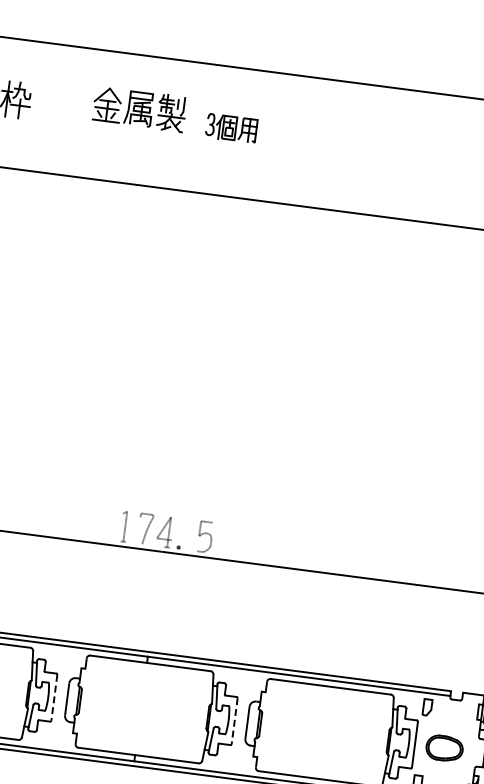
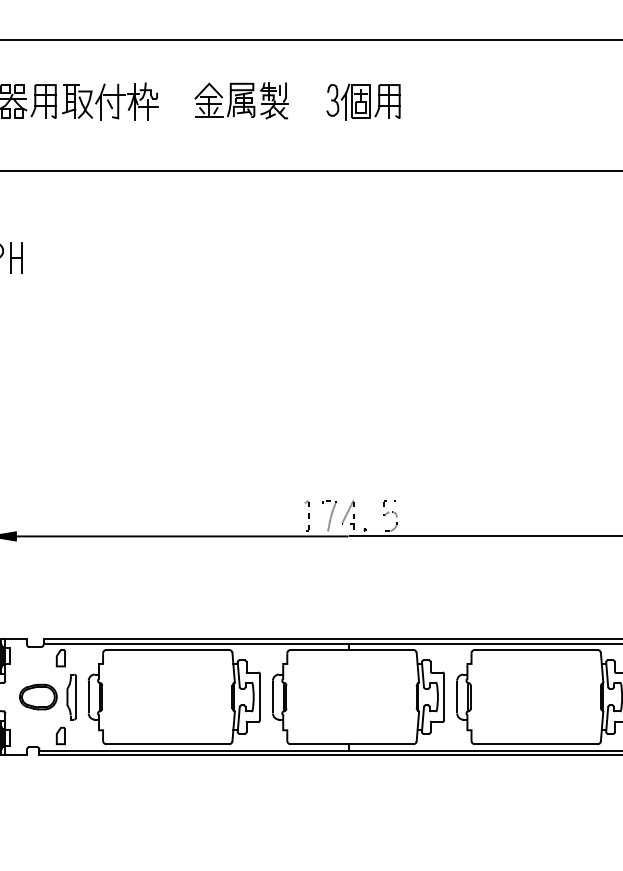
part: (139, 109) -> (241, 100), moved
part: (231, 127) -> (363, 101), size x1.43
line: (53, 698) -> (259, 697), dashed -> solid
line: (235, 721) -> (444, 697), dashed -> solid

